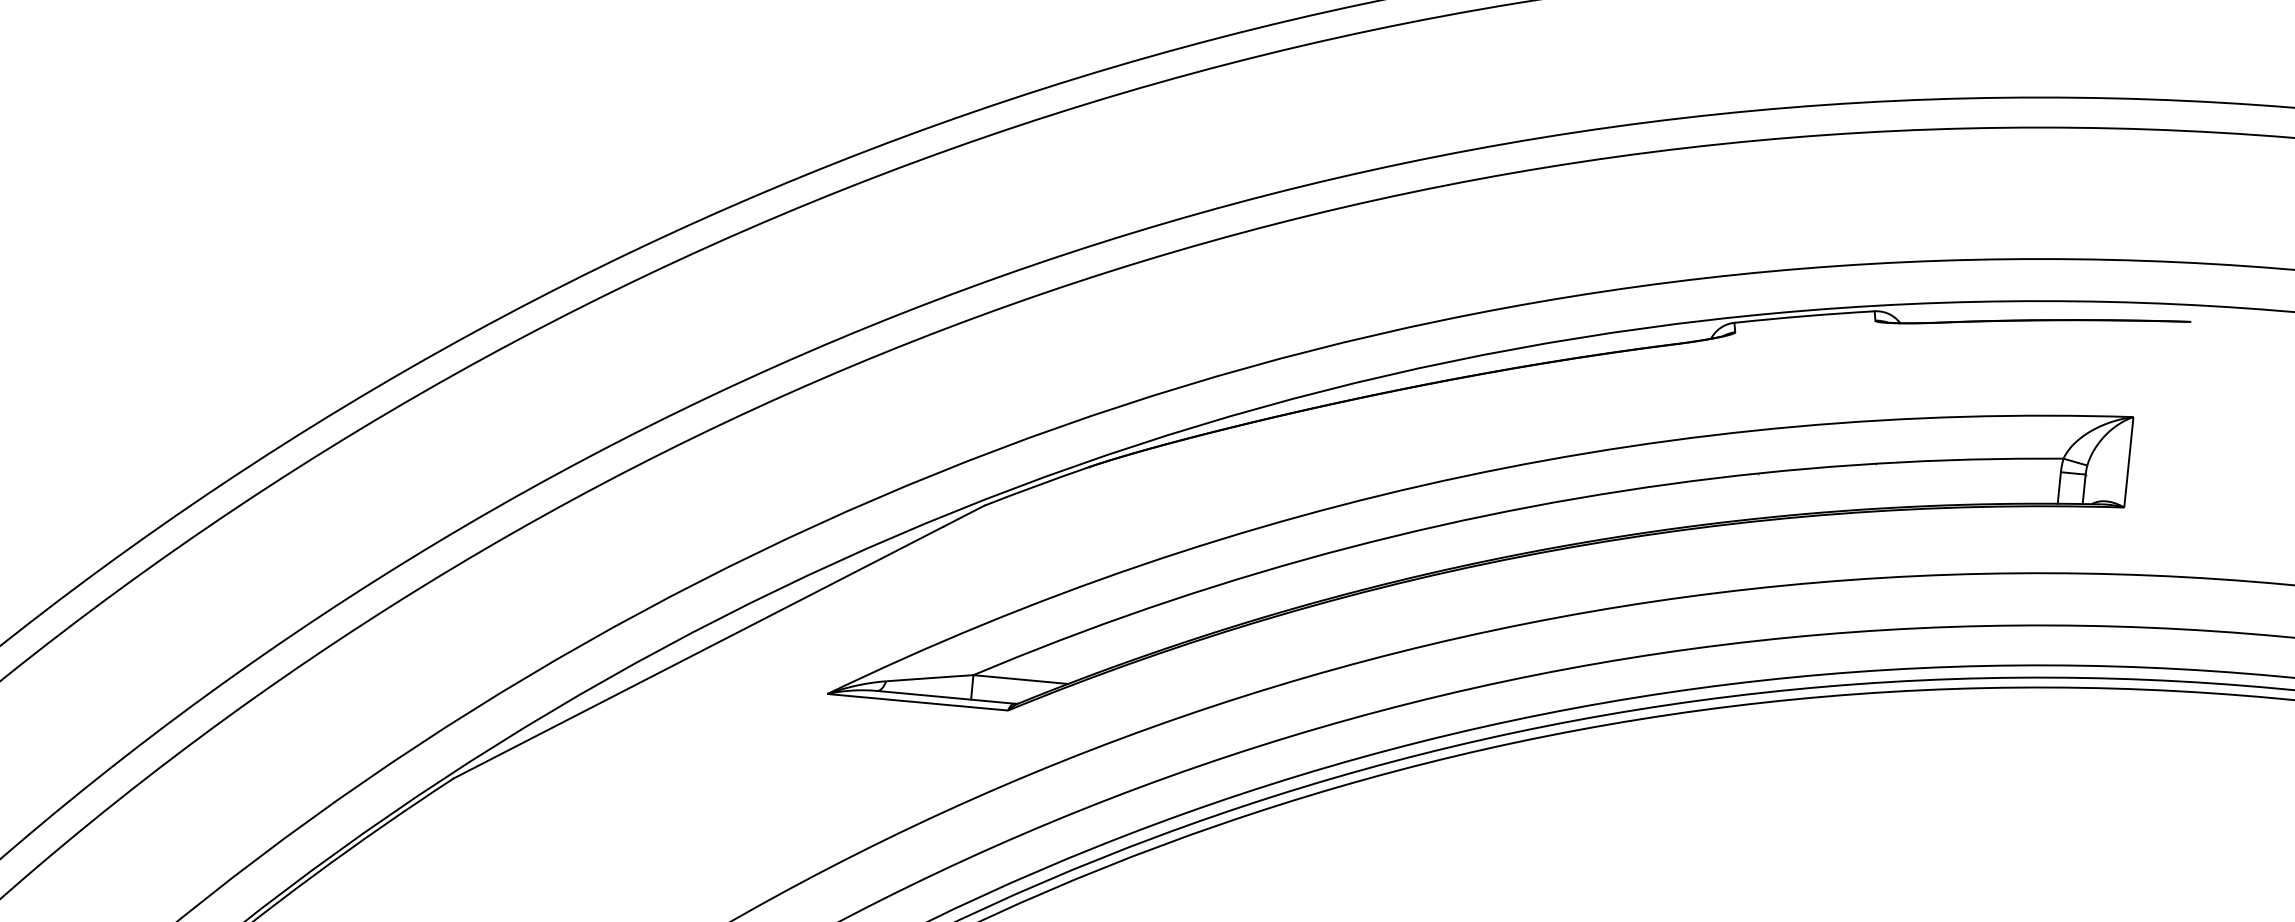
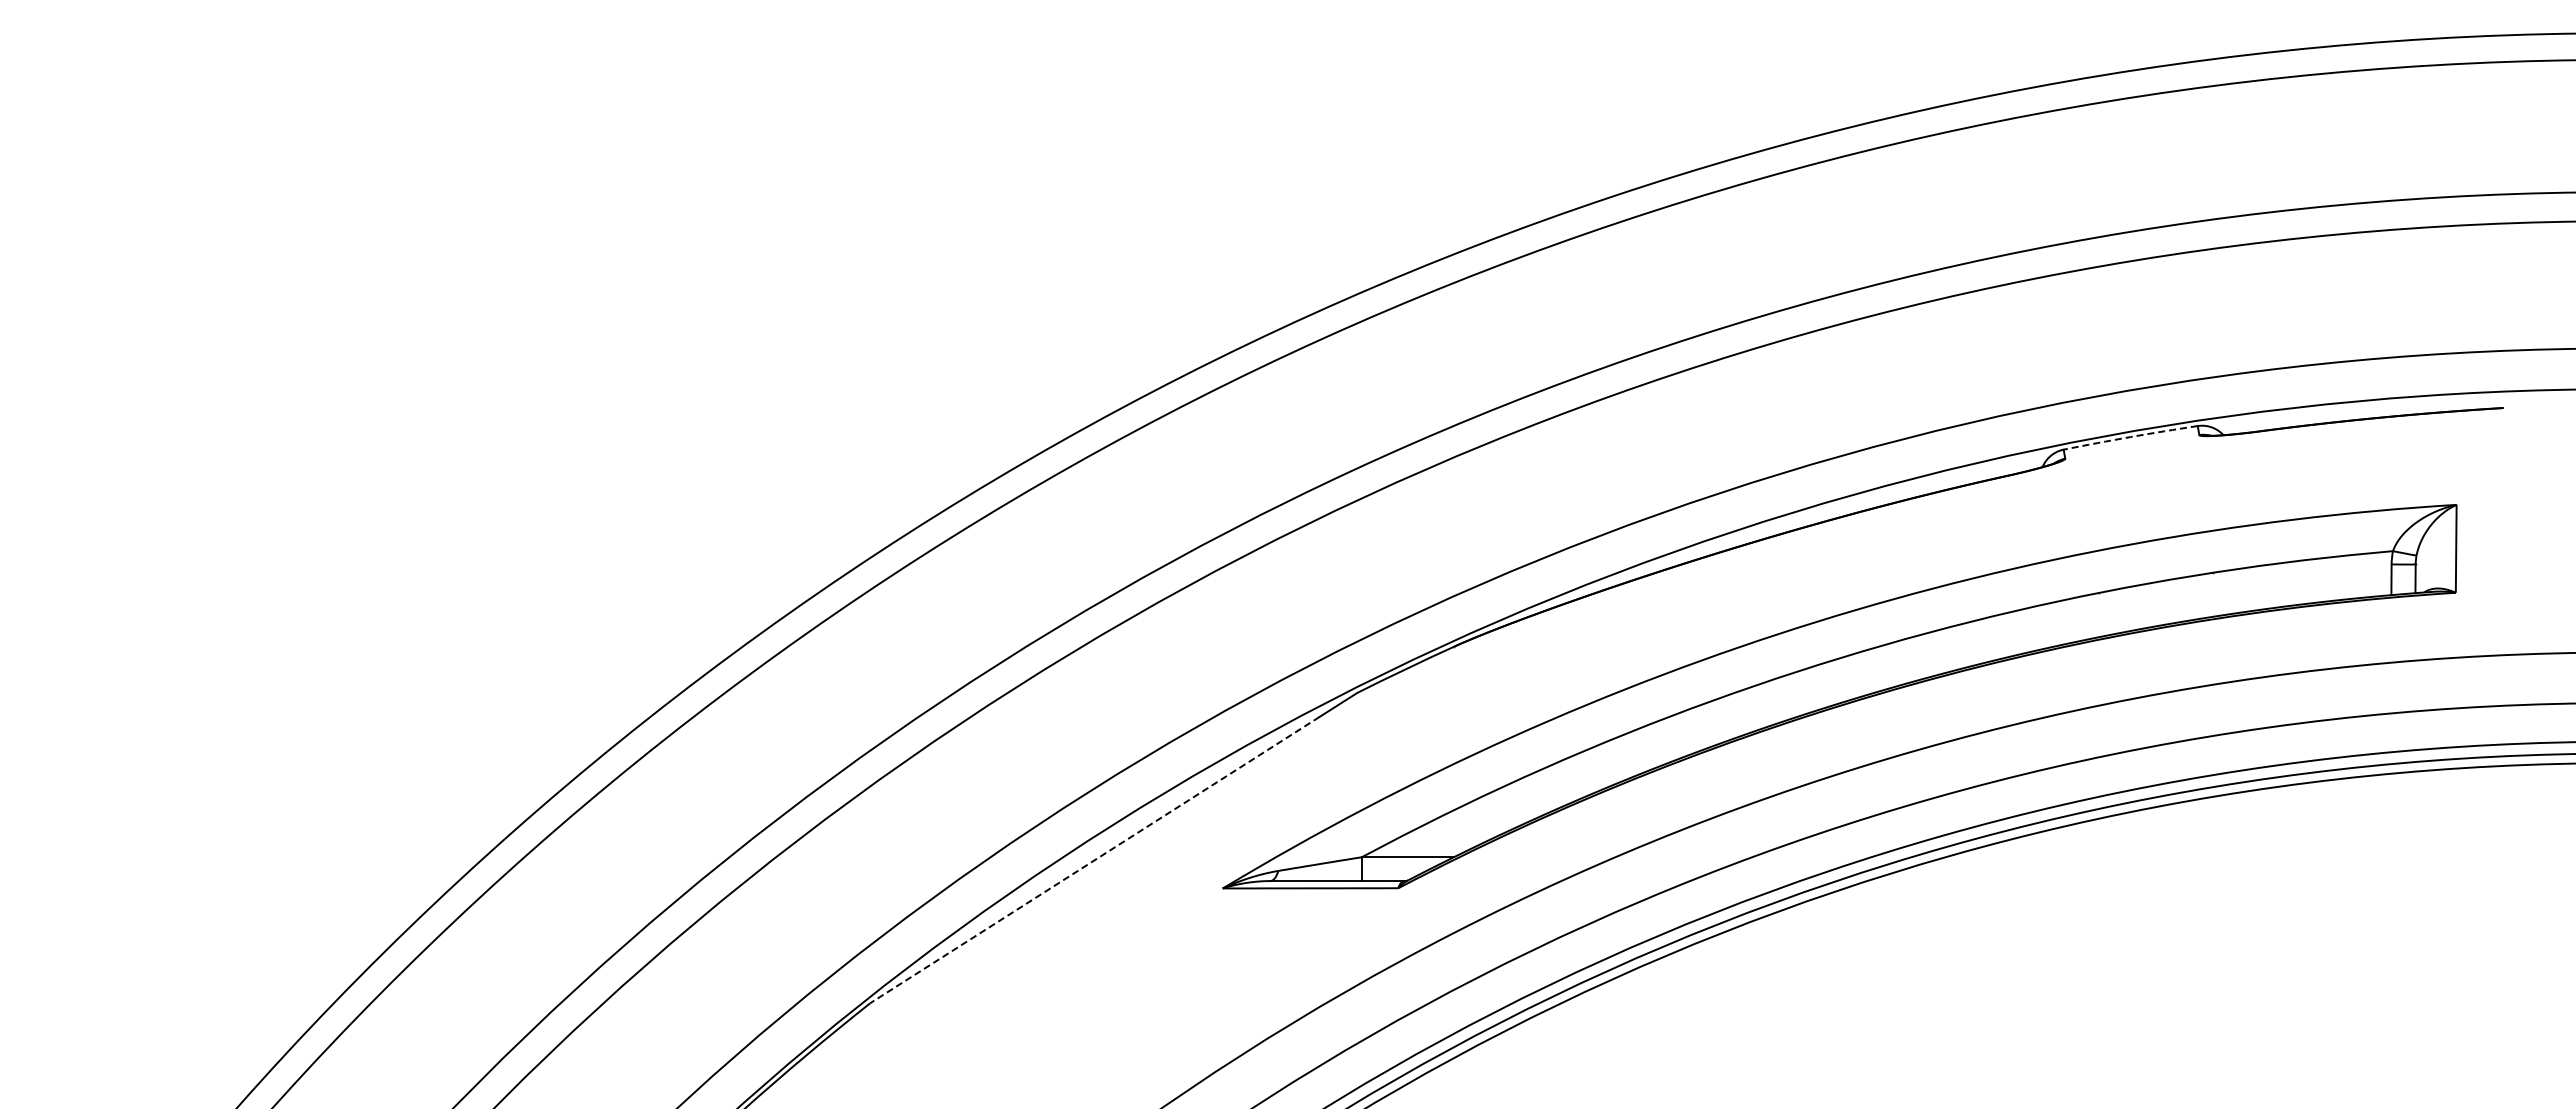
arc: (1804, 316) -> (2130, 437), solid -> dashed
line: (698, 653) -> (1094, 860), solid -> dashed

